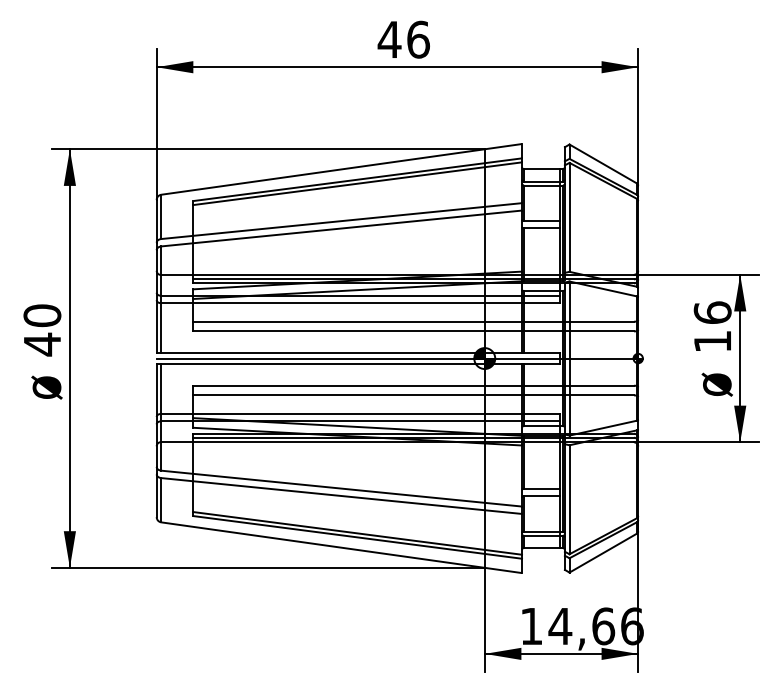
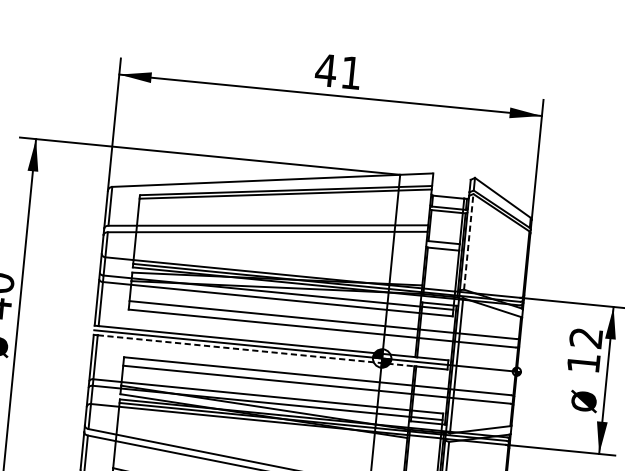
text: (418, 39) -> (351, 72), 46 -> 41
line: (569, 216) -> (468, 241), solid -> dashed
text: (712, 312) -> (586, 337), 16 -> 12
line: (342, 363) -> (256, 350), solid -> dashed

